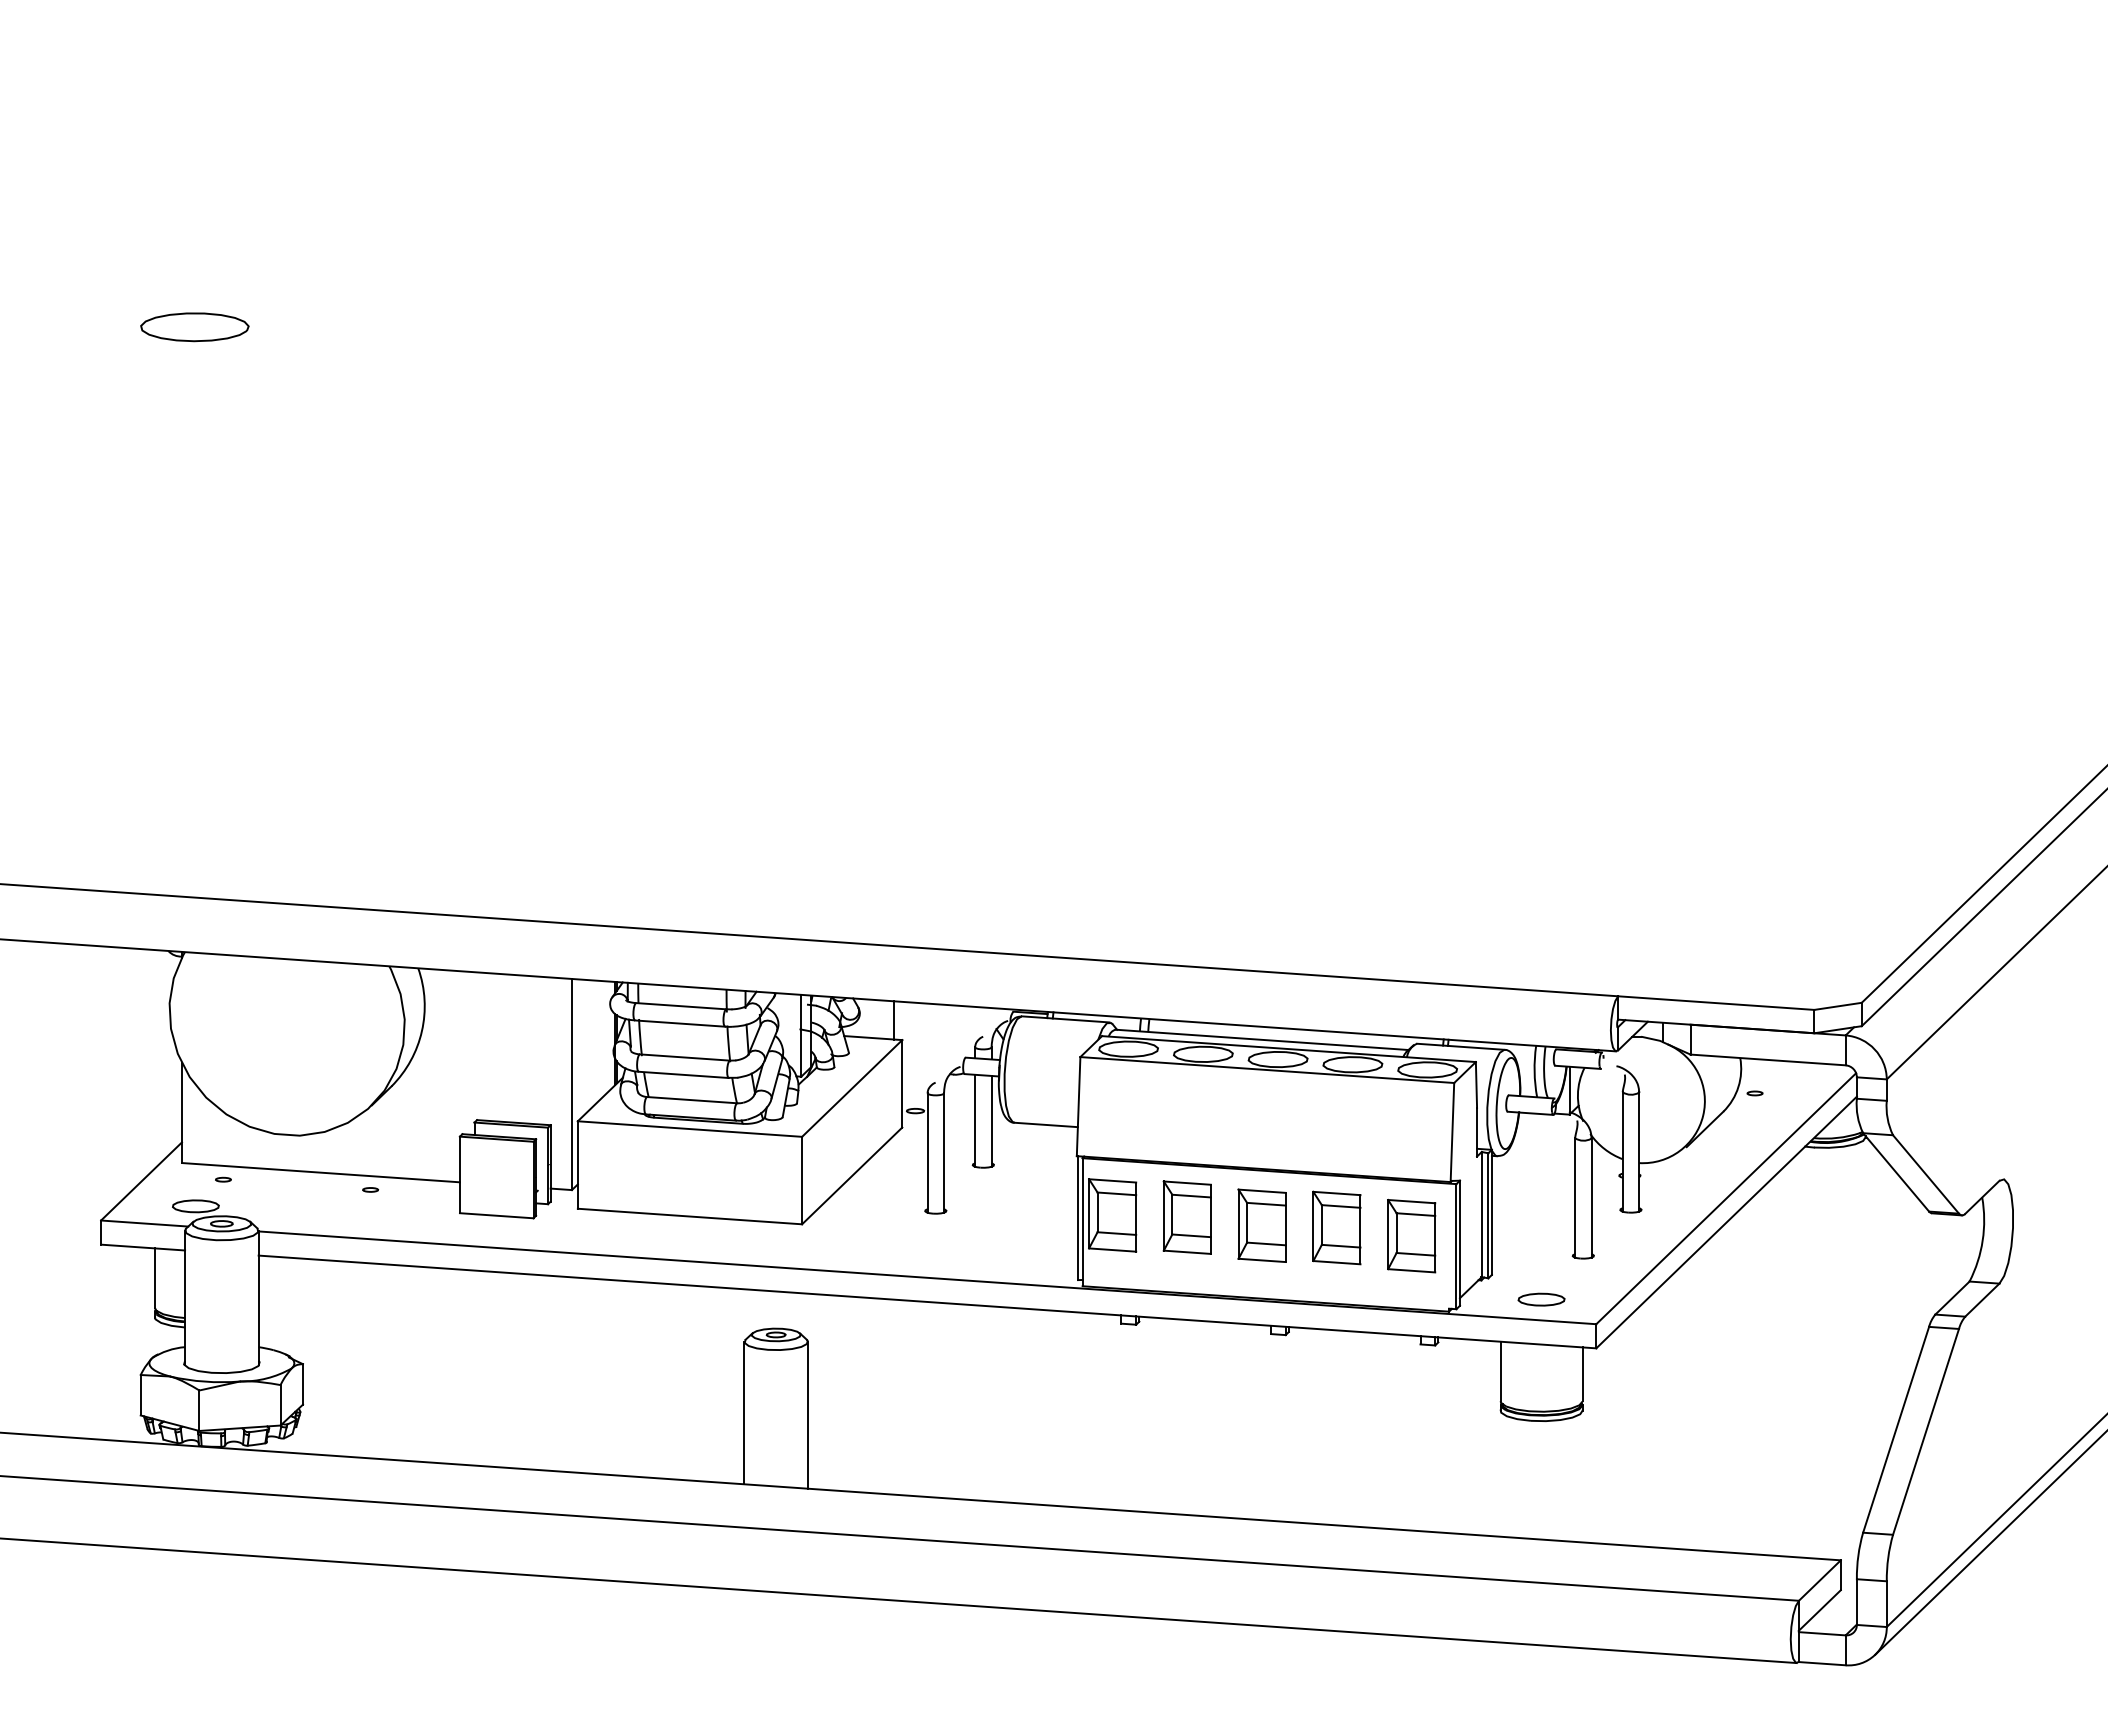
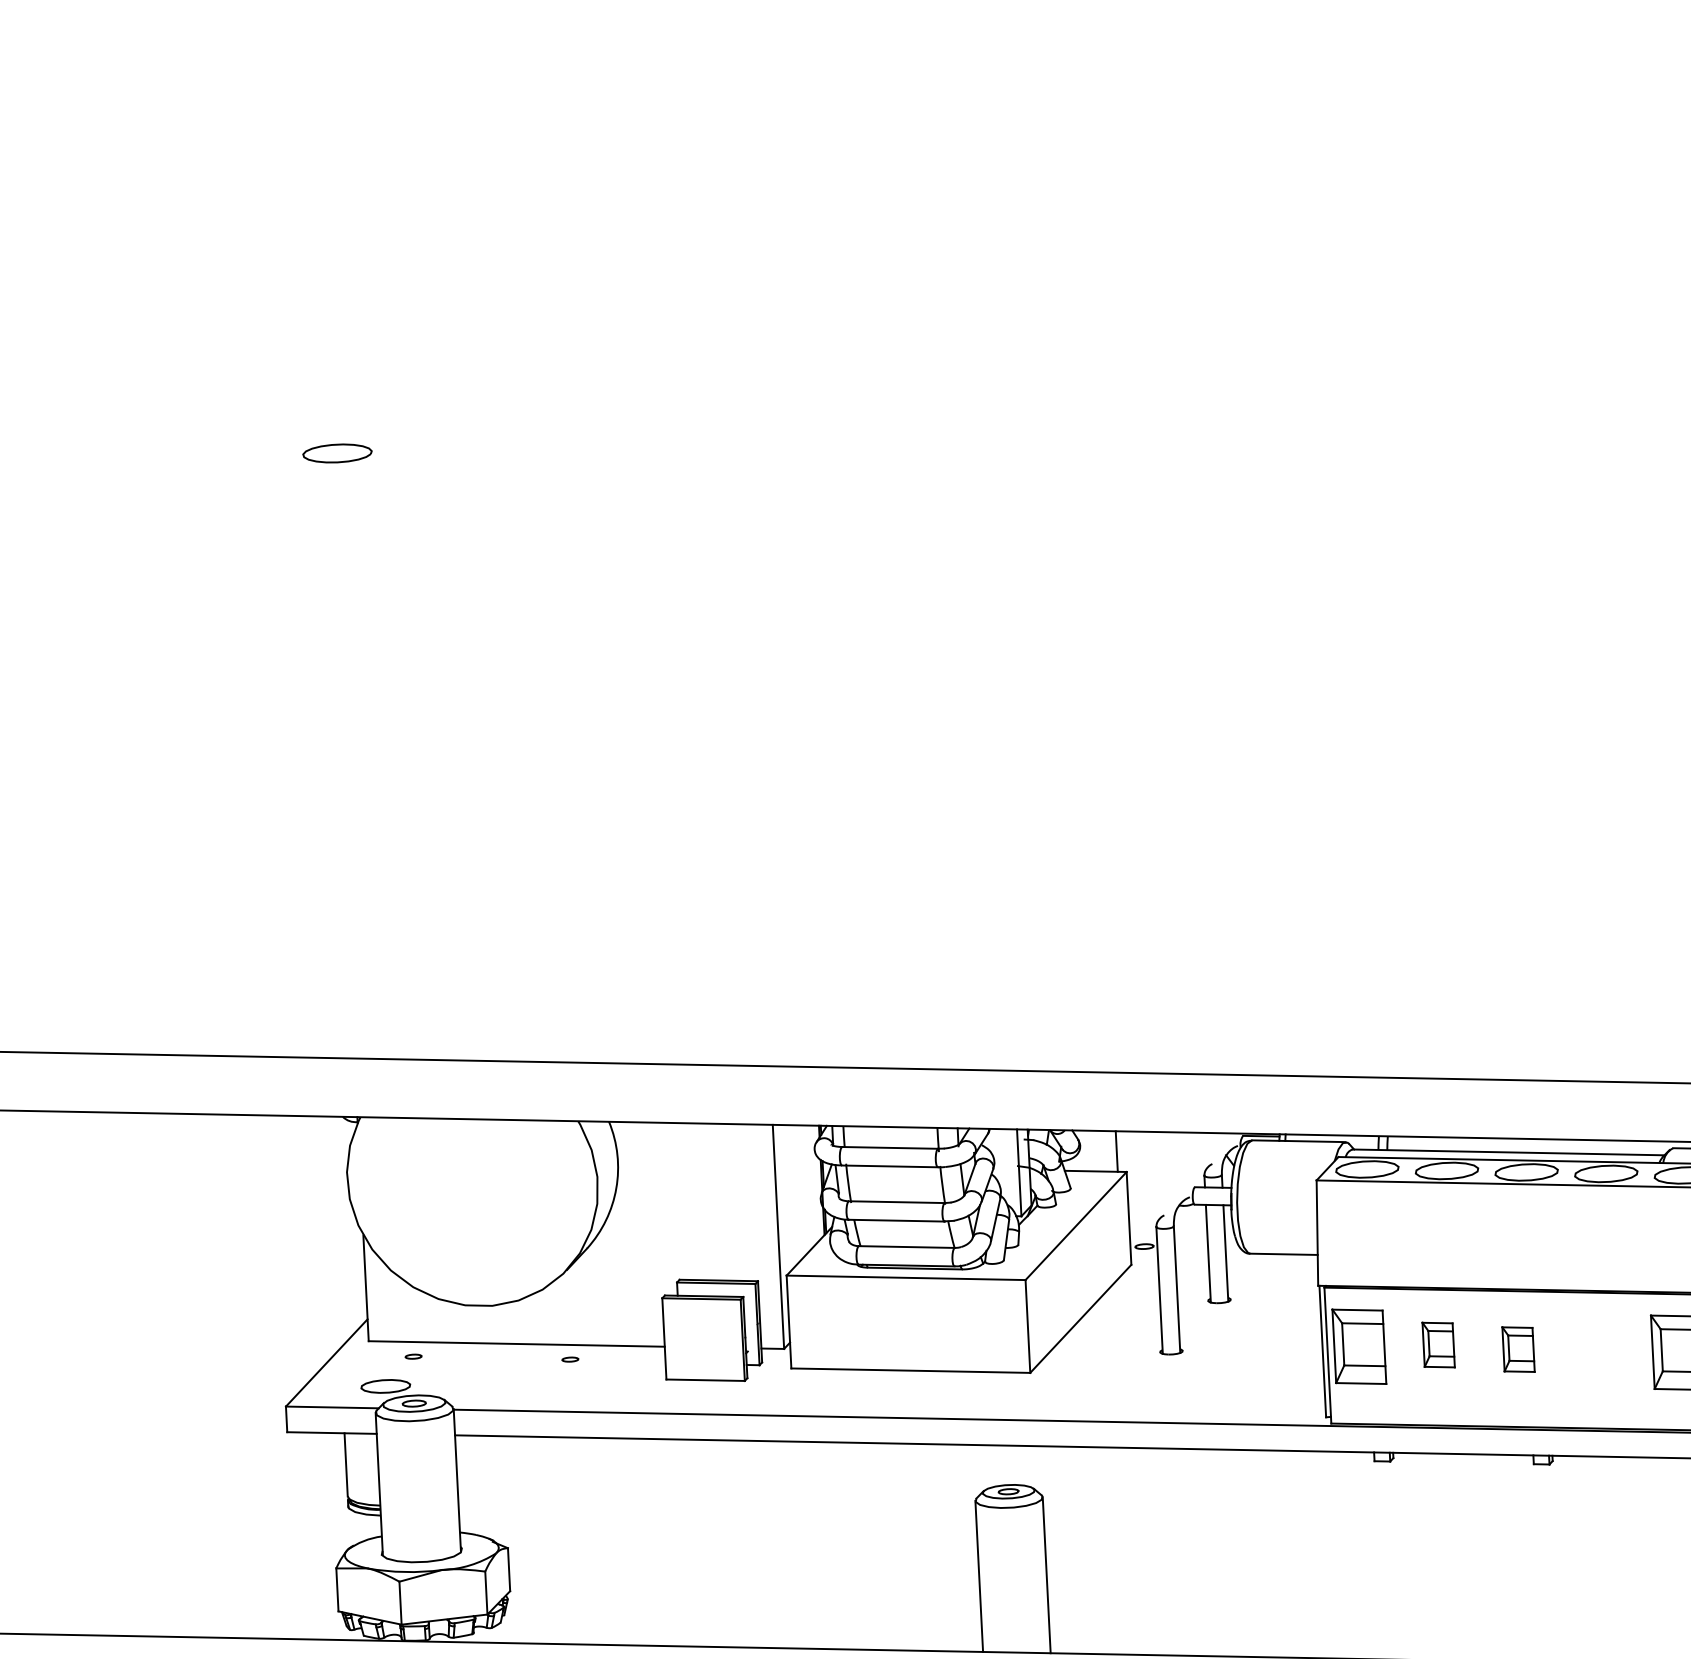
part: (194, 327) -> (337, 453), size x0.6
part: (1186, 1217) -> (1437, 1345), size x0.6
part: (1261, 1225) -> (1517, 1349), size x0.6
part: (1336, 1227) -> (1597, 1347), removed

